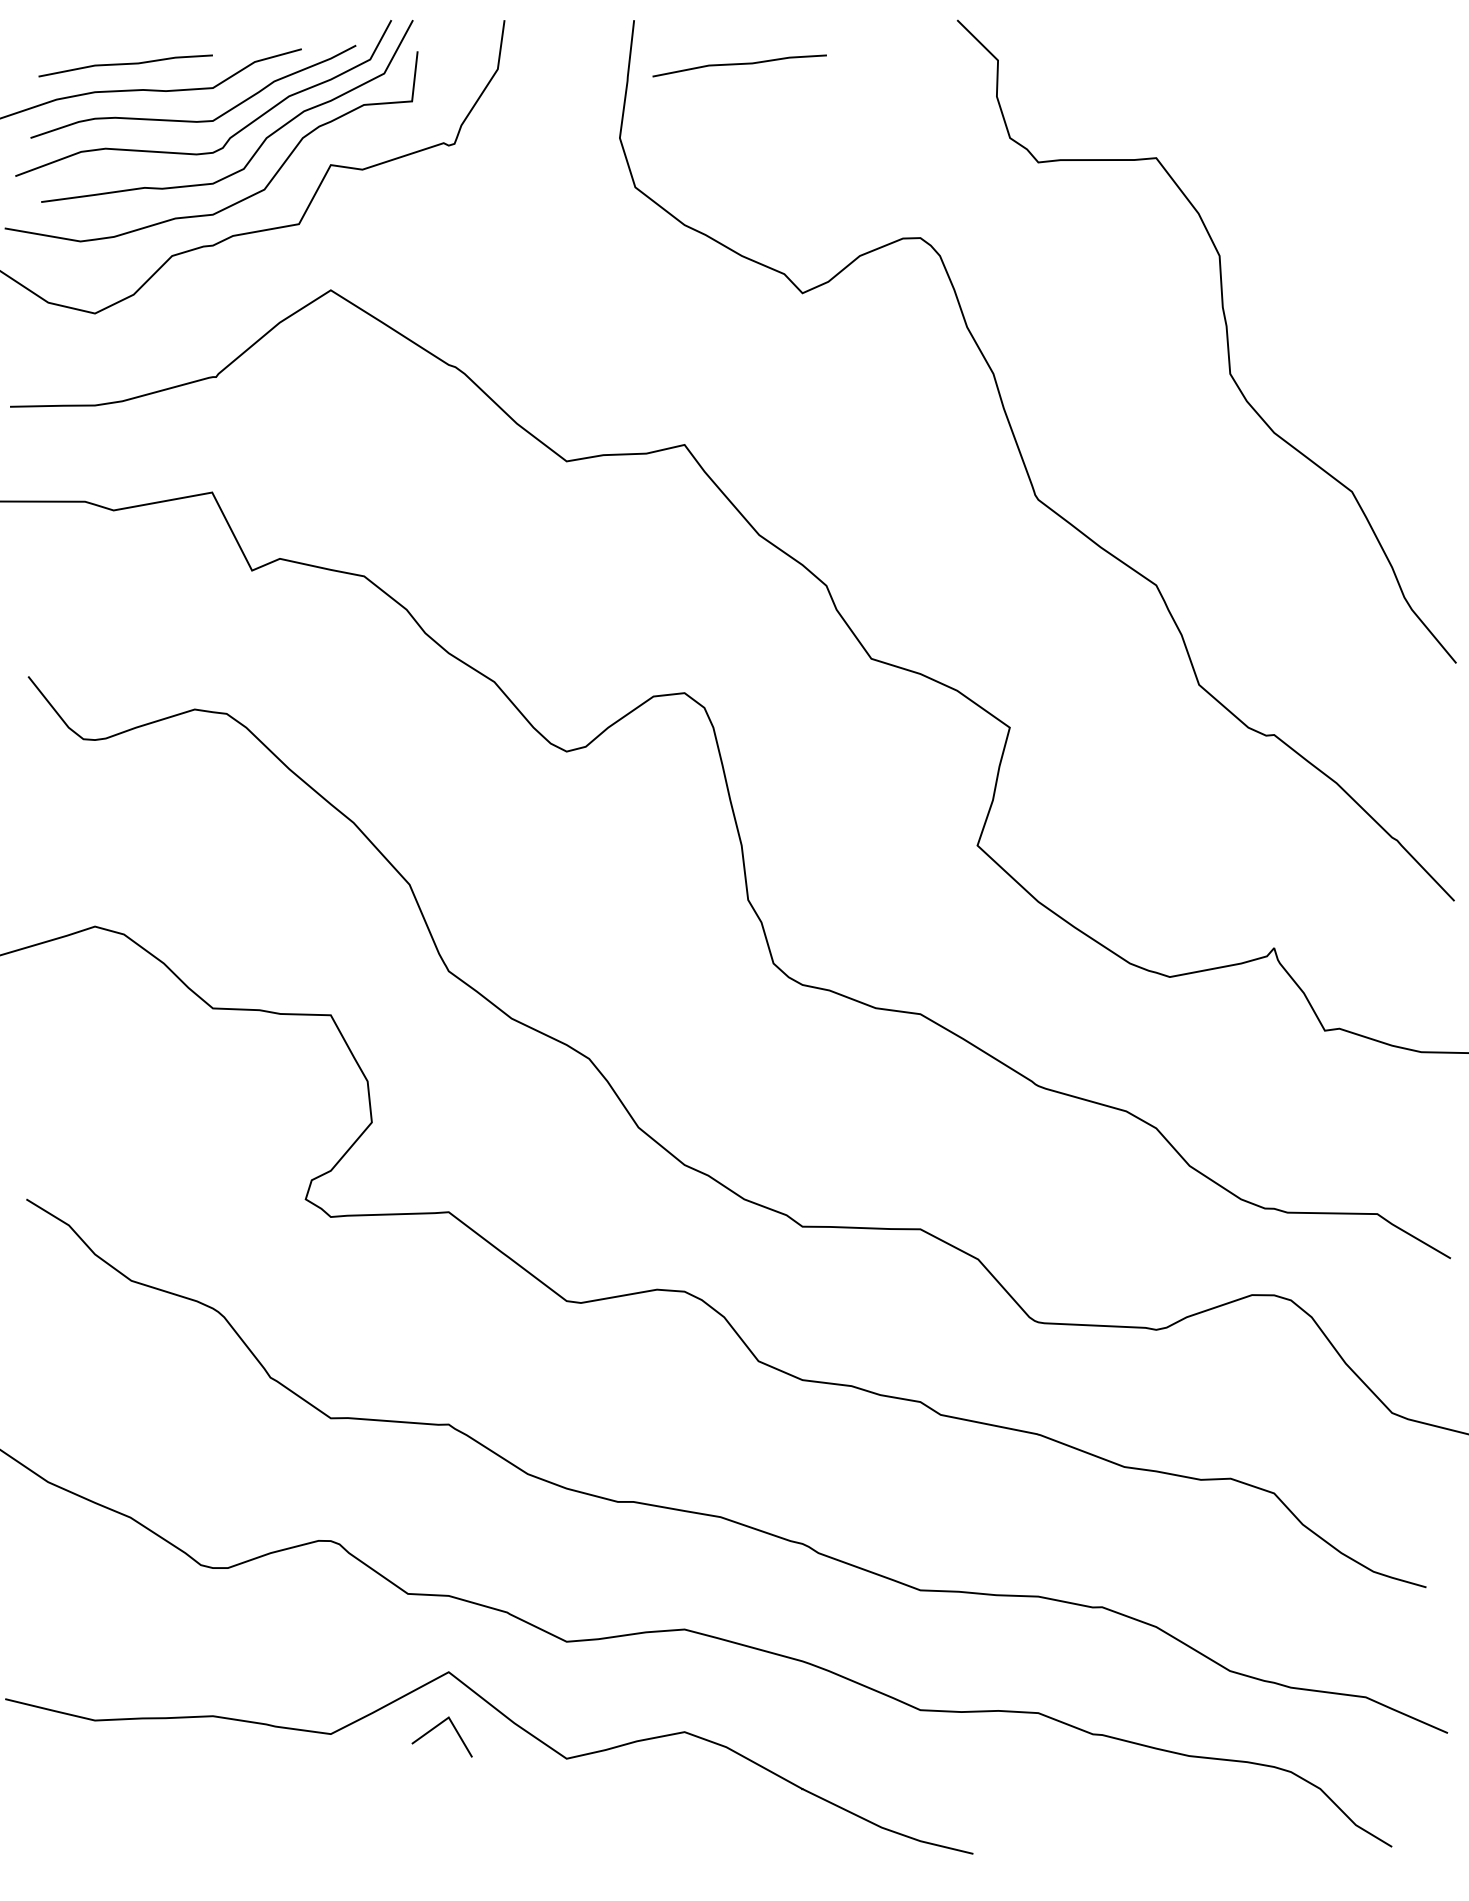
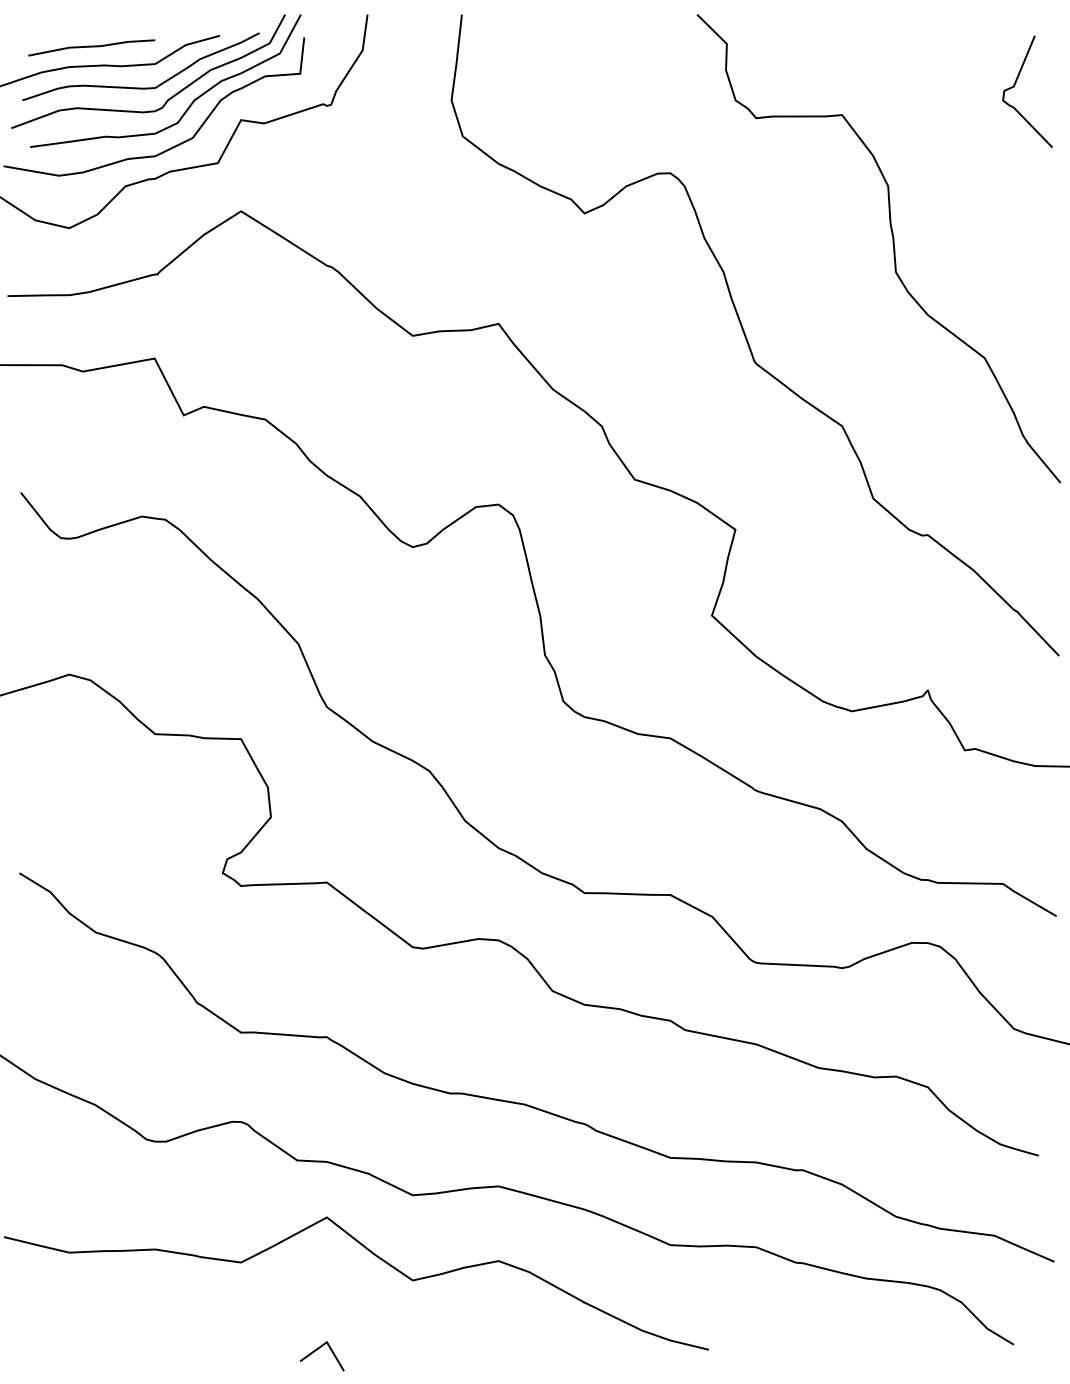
line: (739, 64) -> (538, 46), removed
curve: (1393, 118) -> (1014, 86), added
line: (435, 1728) -> (317, 1350), moved

